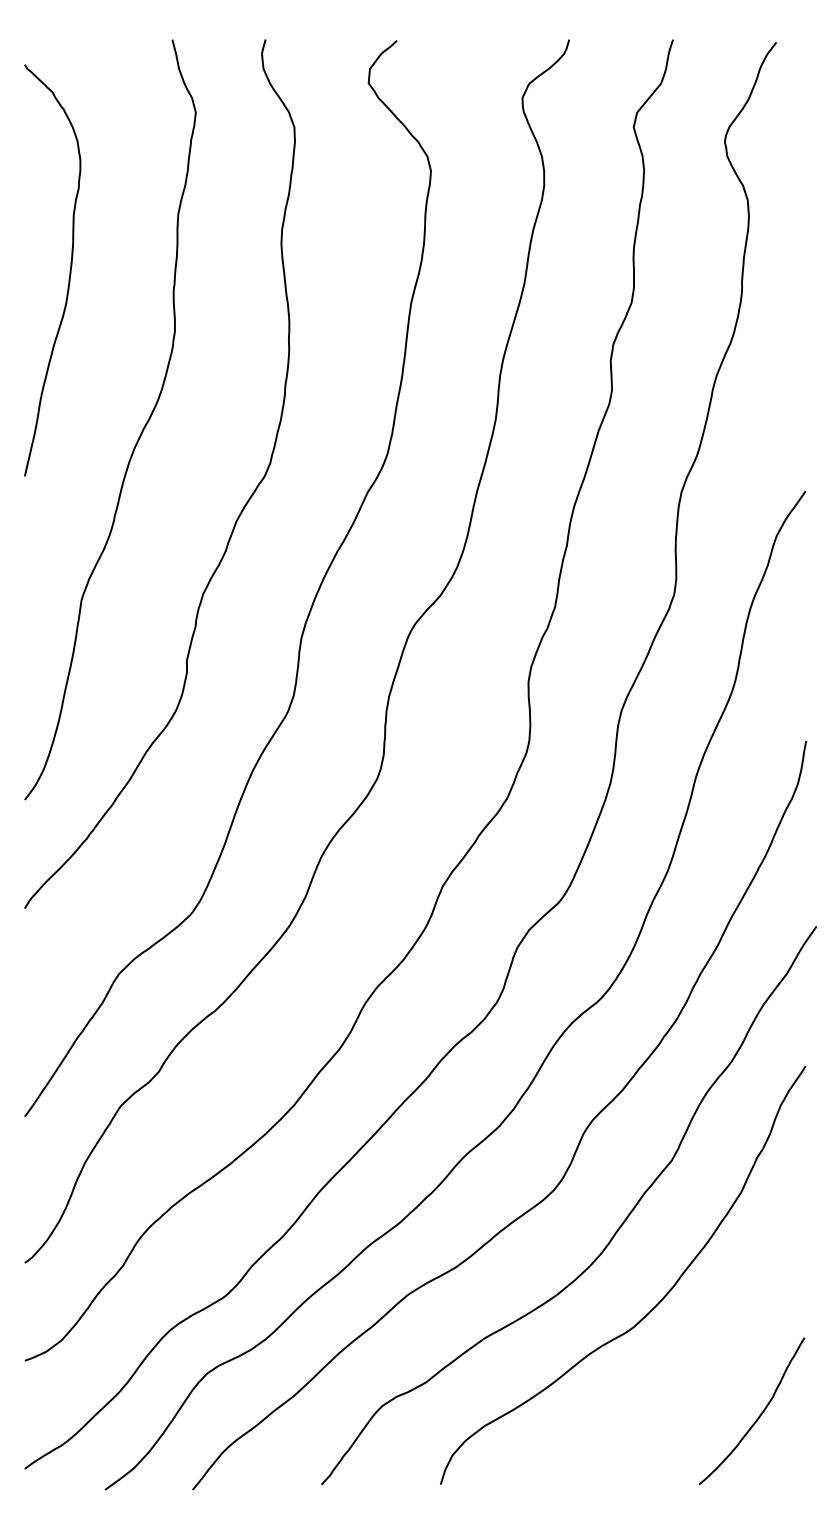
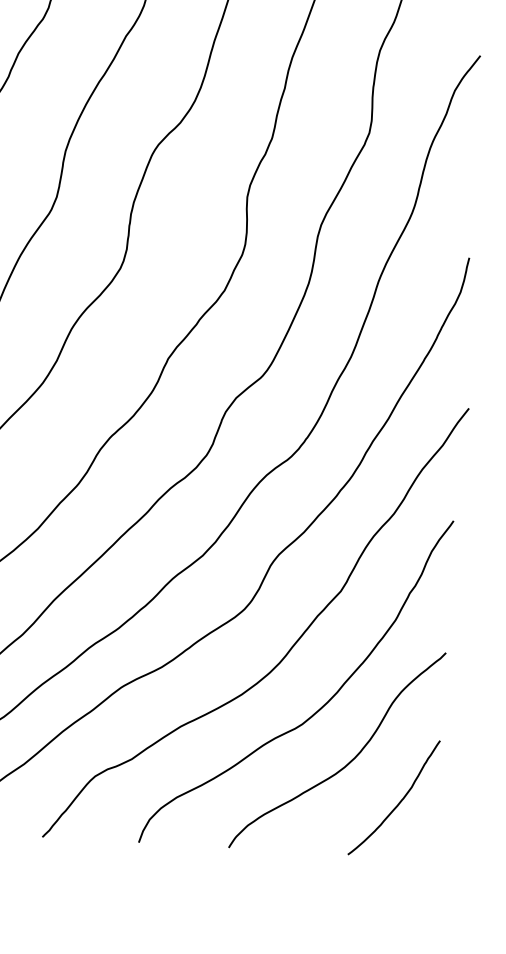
curve: (693, 1371) -> (348, 762), added

